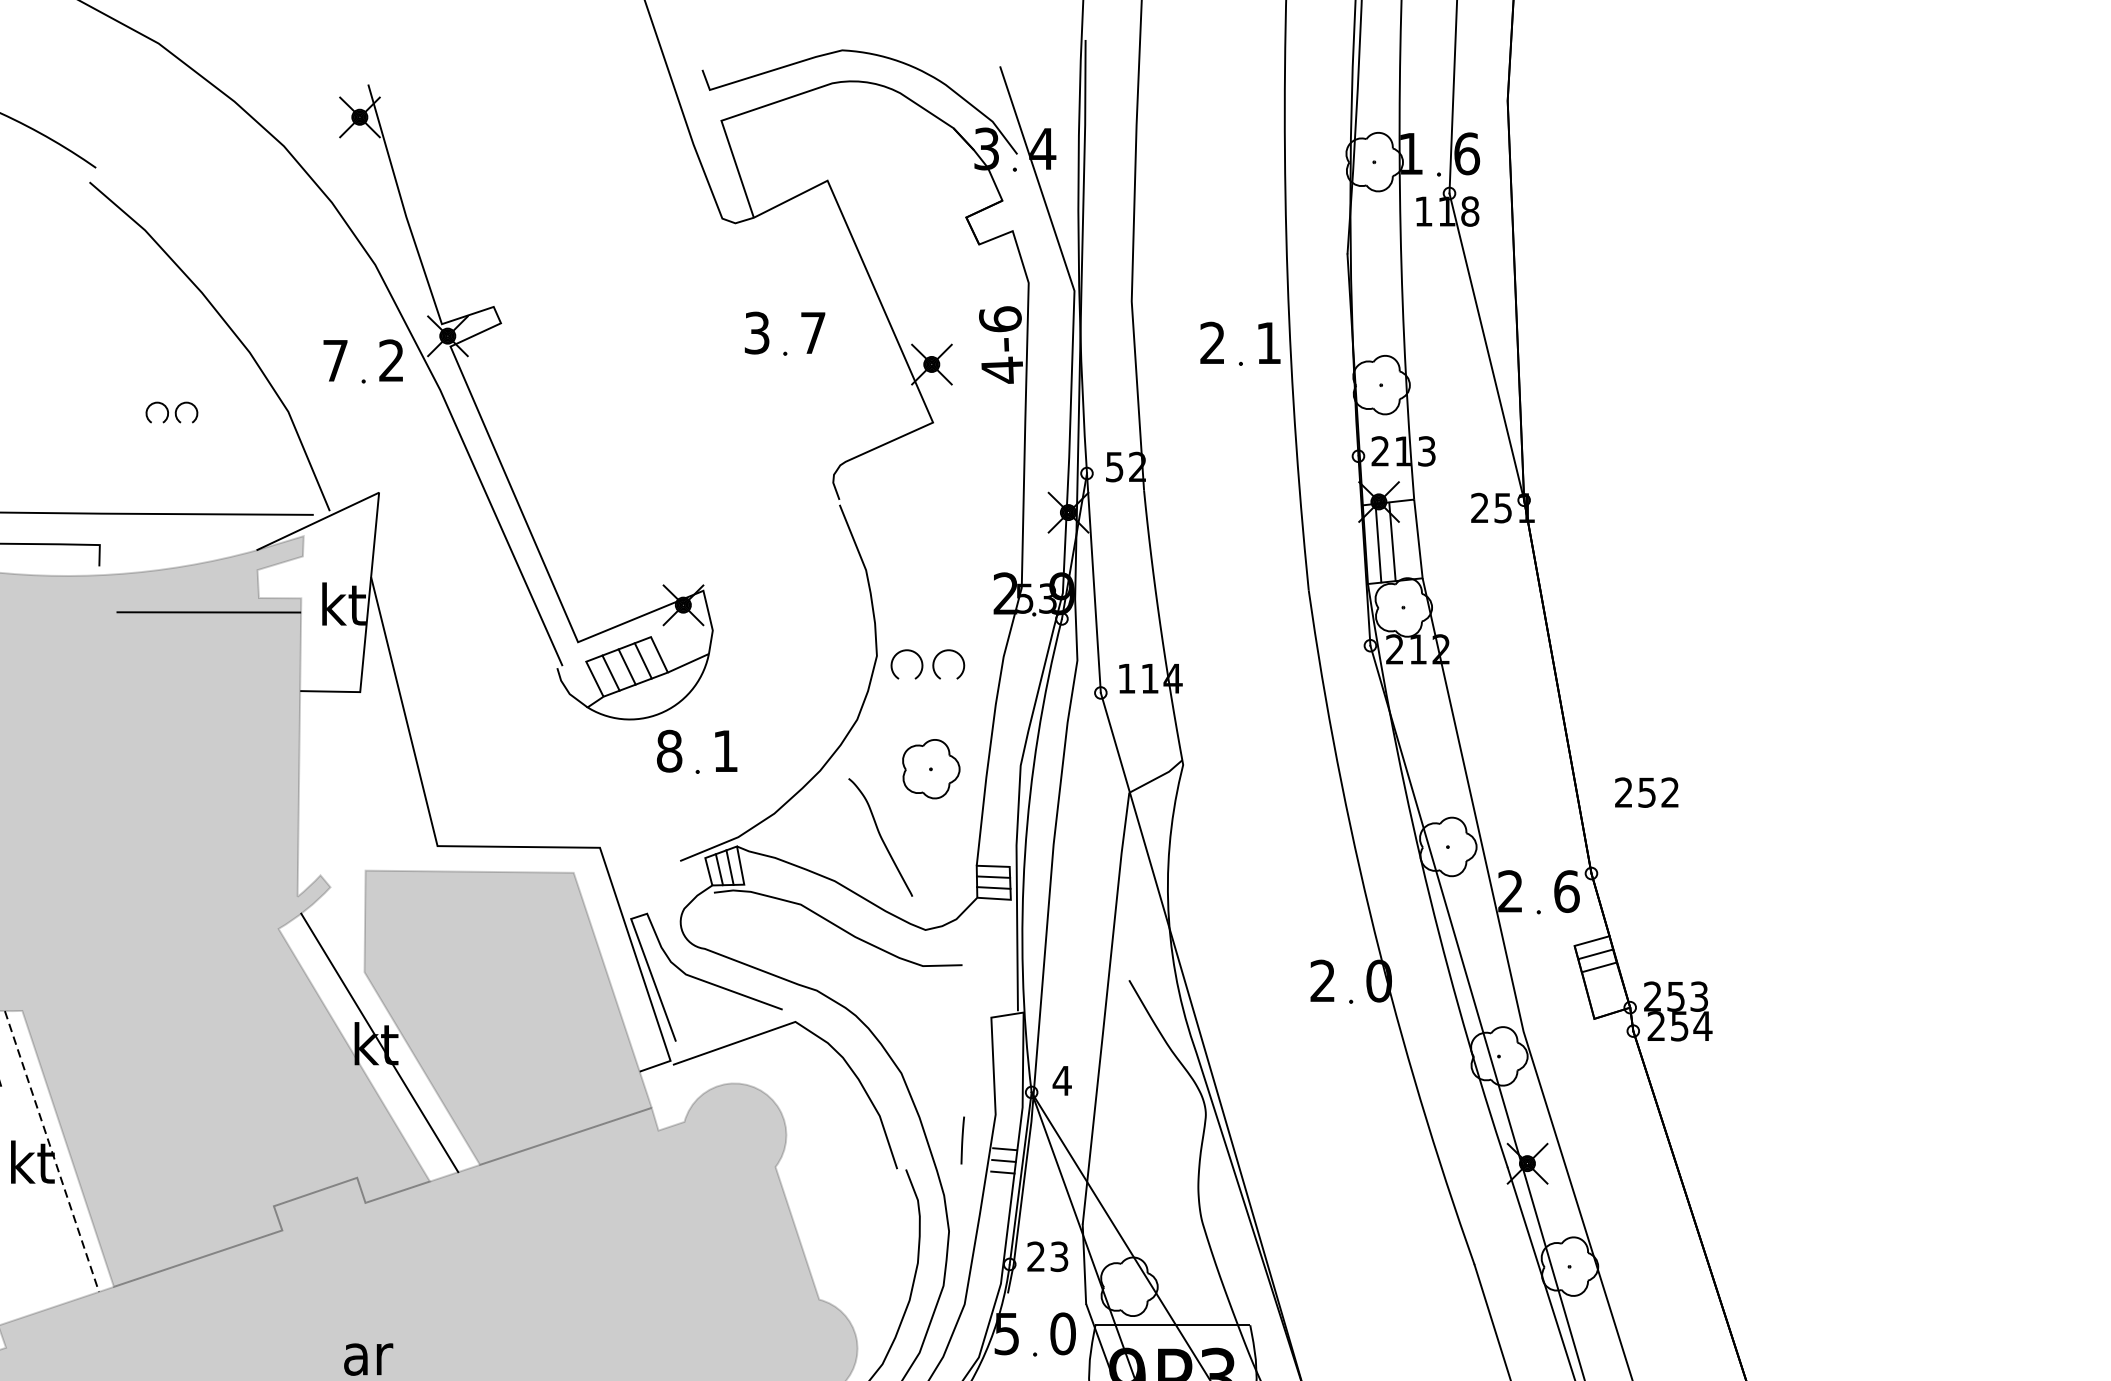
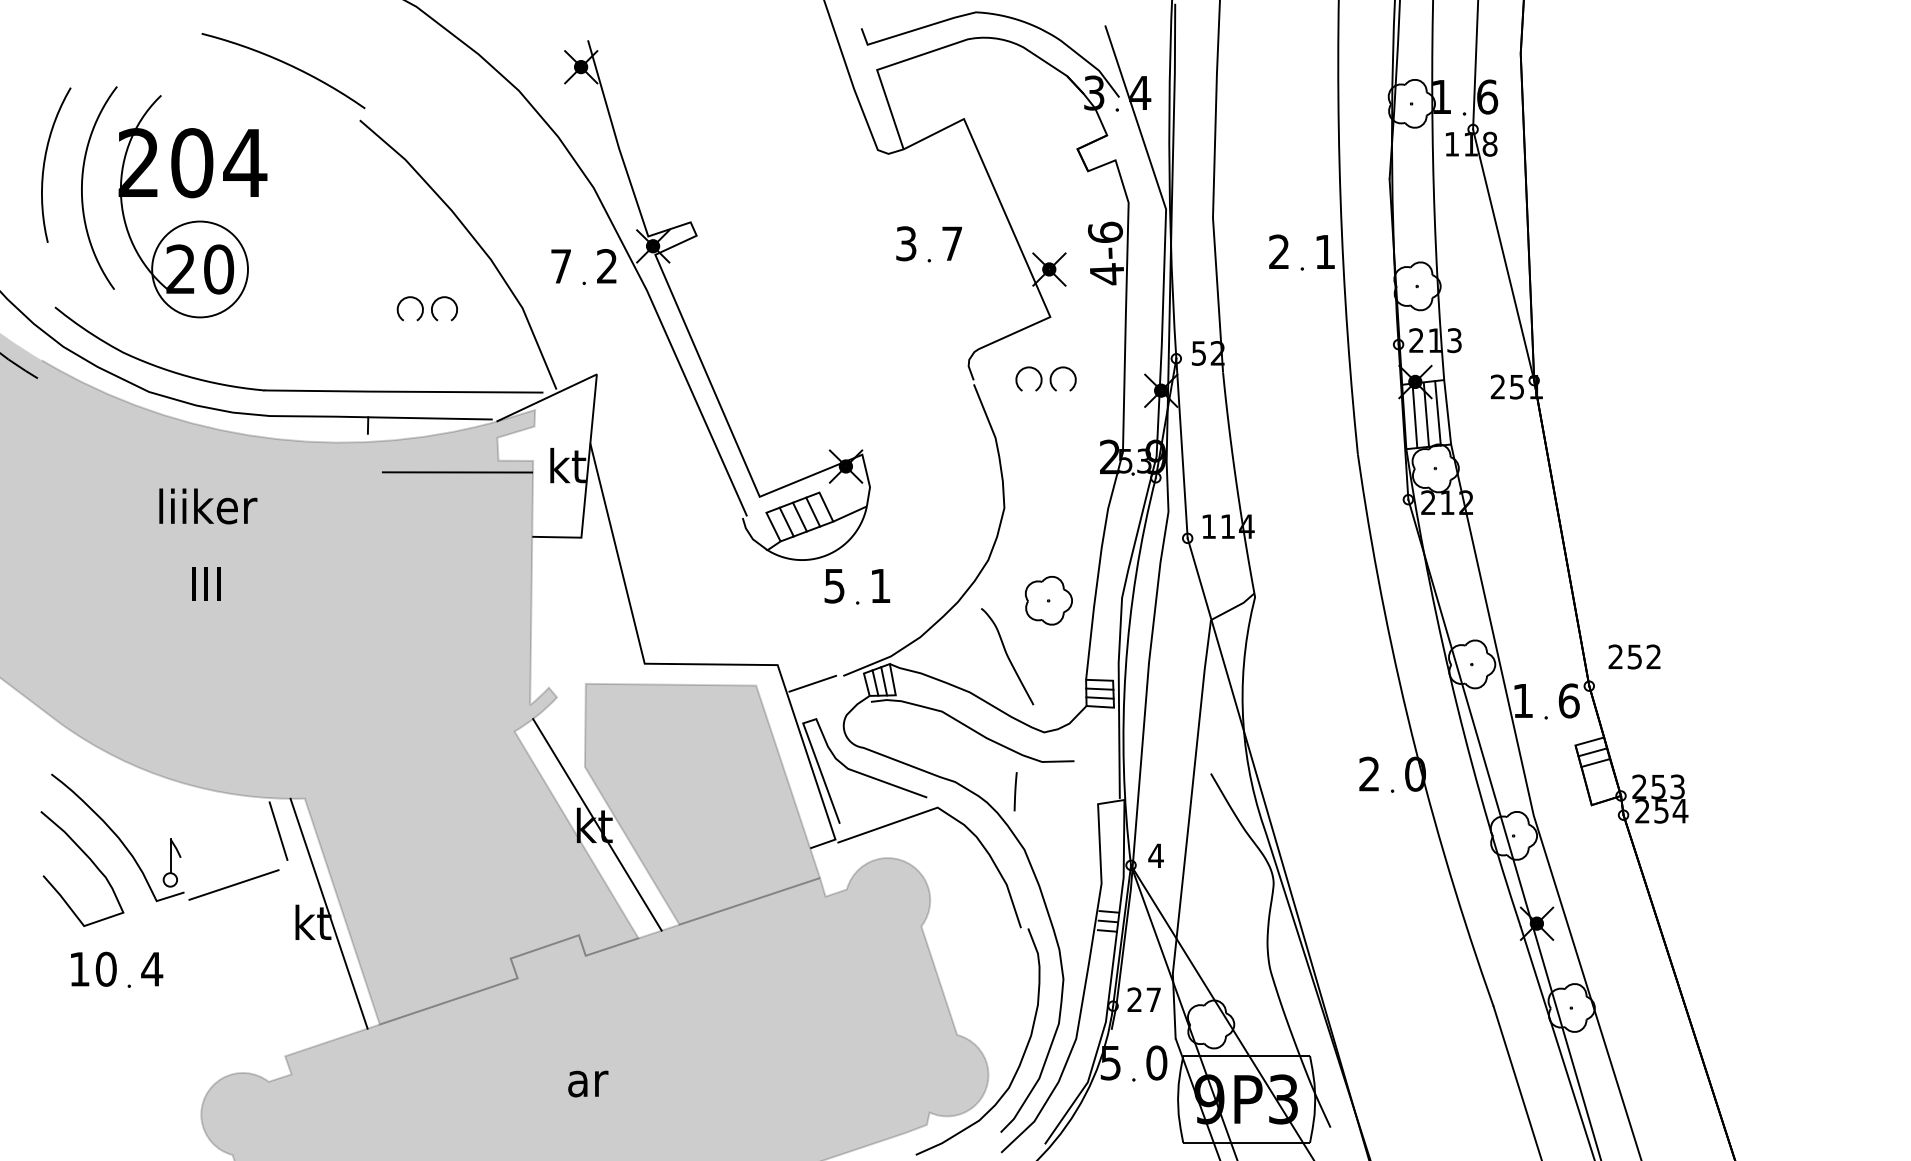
part: (170, 412) -> (426, 308), size x1.43
line: (1406, 540) -> (1437, 413), added
line: (174, 546) -> (429, 418), added
part: (927, 663) -> (1045, 378), moved
text: (669, 750) -> (834, 585), 8 -> 5
text: (1646, 792) -> (1634, 656), moved
line: (642, 870) -> (812, 683), added
text: (1509, 891) -> (1522, 700), 2 -> 1
line: (962, 1140) -> (1015, 791), moved
line: (52, 1152) -> (329, 914), dashed -> solid
text: (1059, 1256) -> (1153, 999), 23 -> 27

